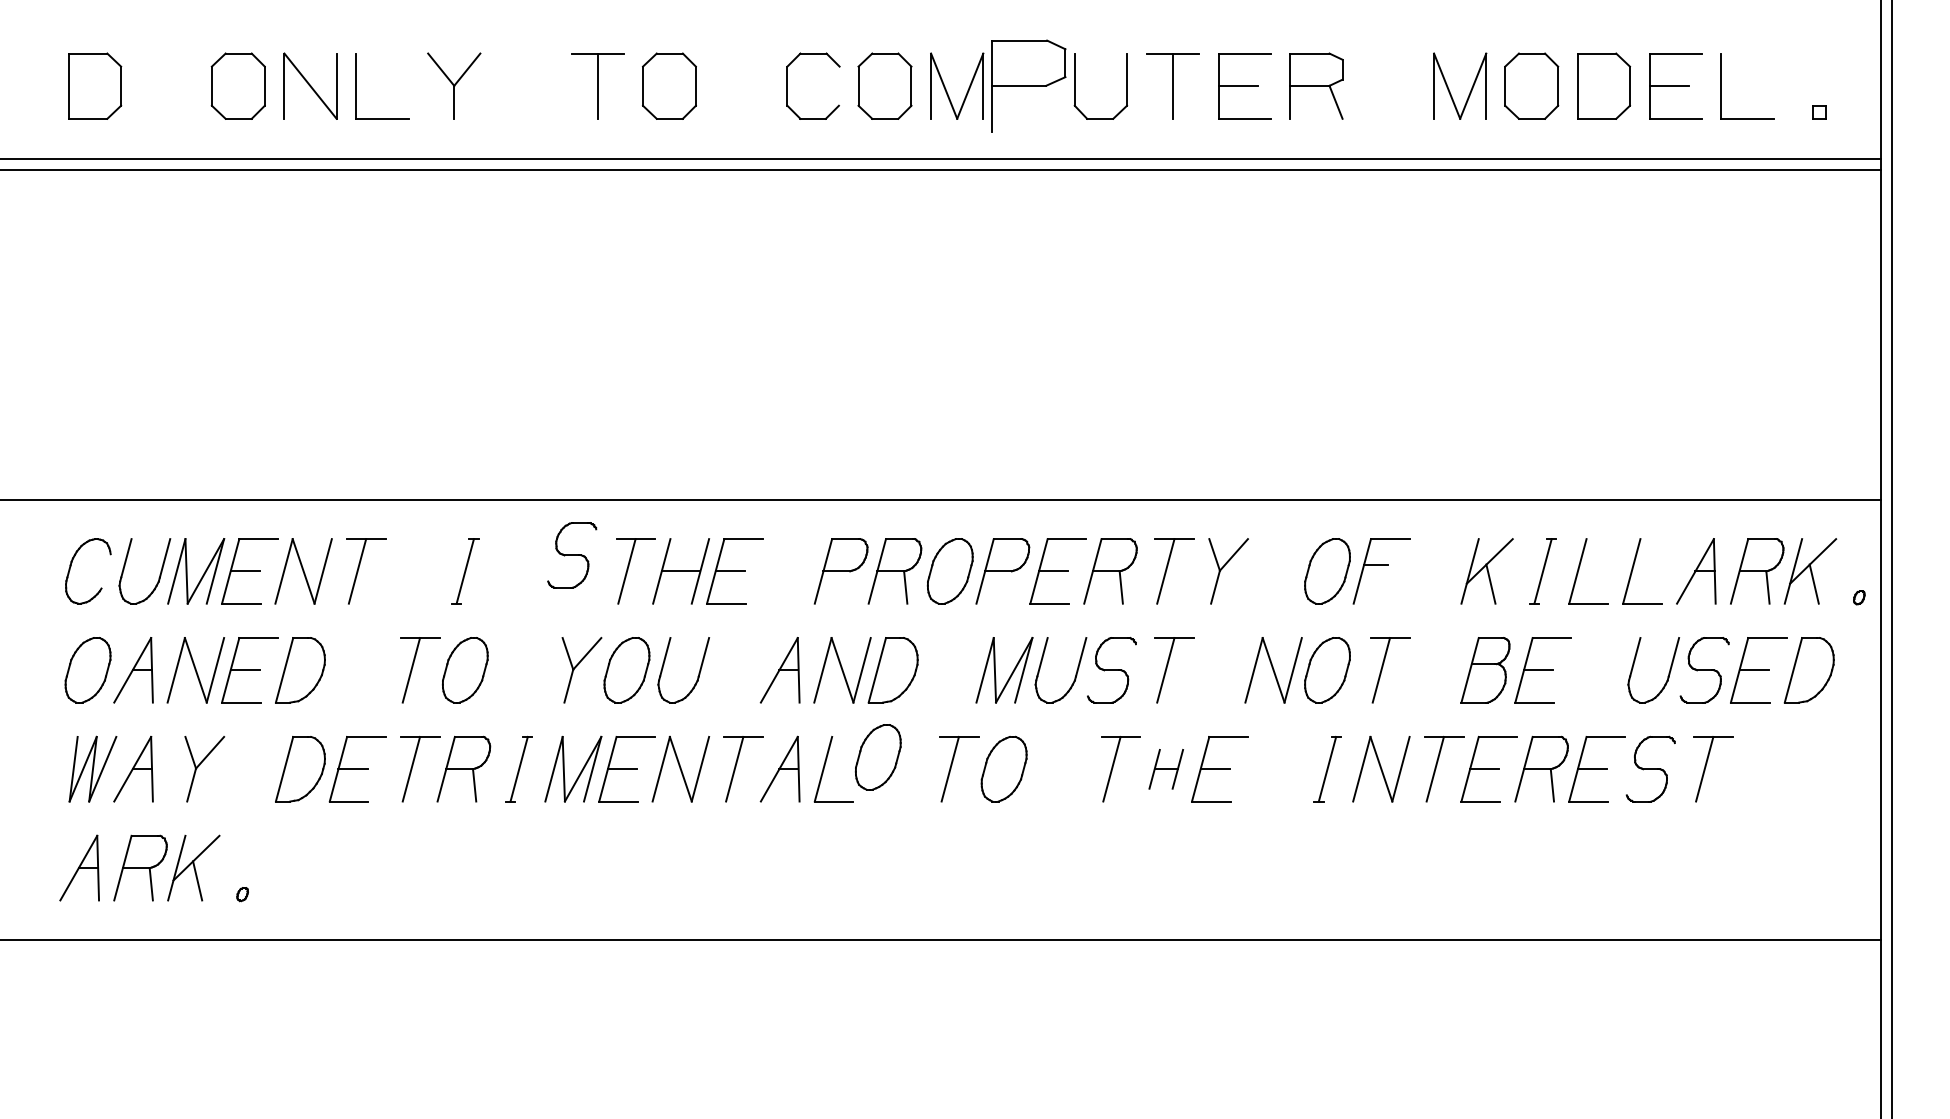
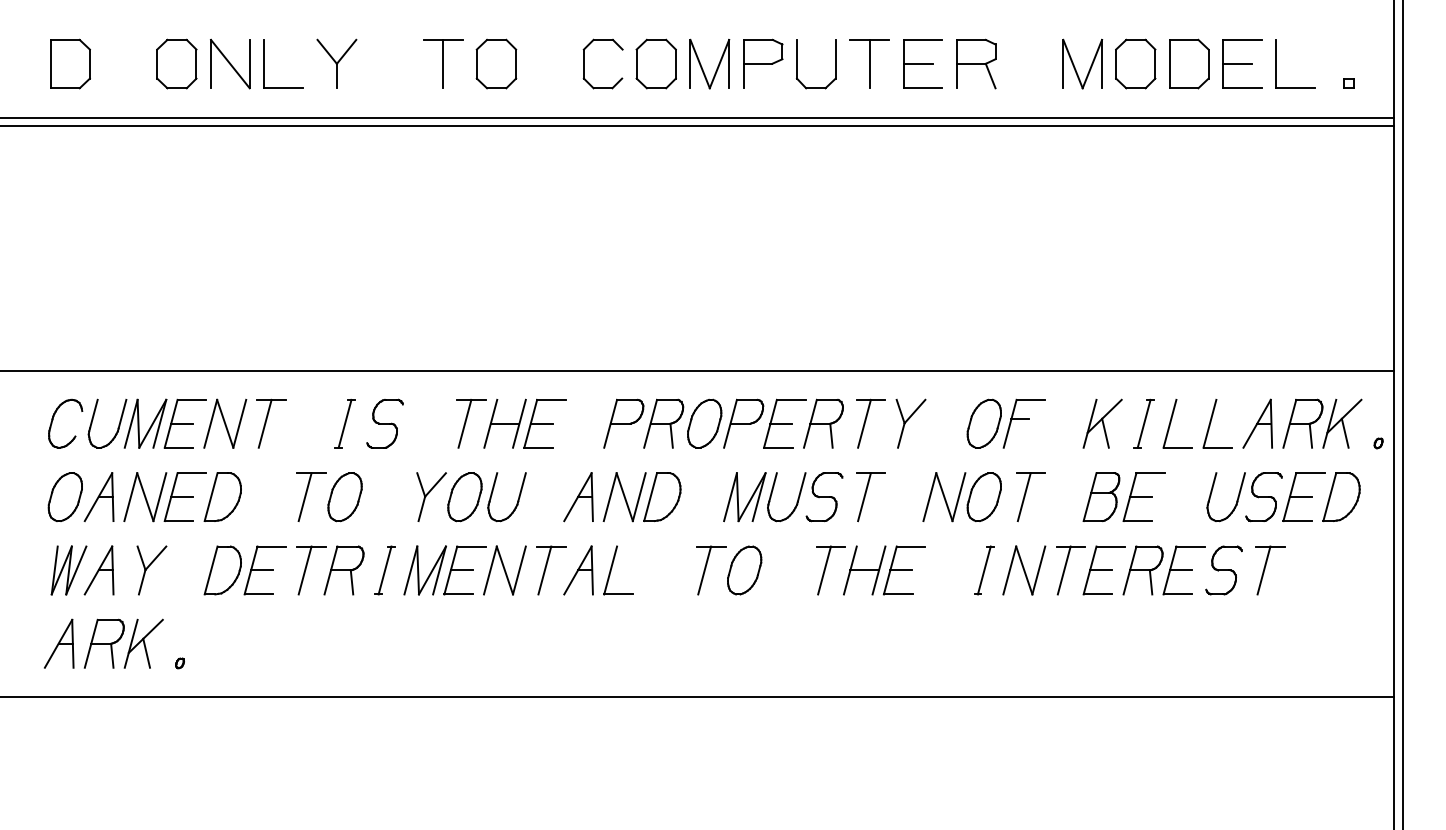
part: (1029, 85) -> (763, 63), size x0.71
part: (572, 555) -> (385, 423), moved
part: (877, 757) -> (650, 561), removed
part: (1166, 769) -> (864, 570), size x1.67

